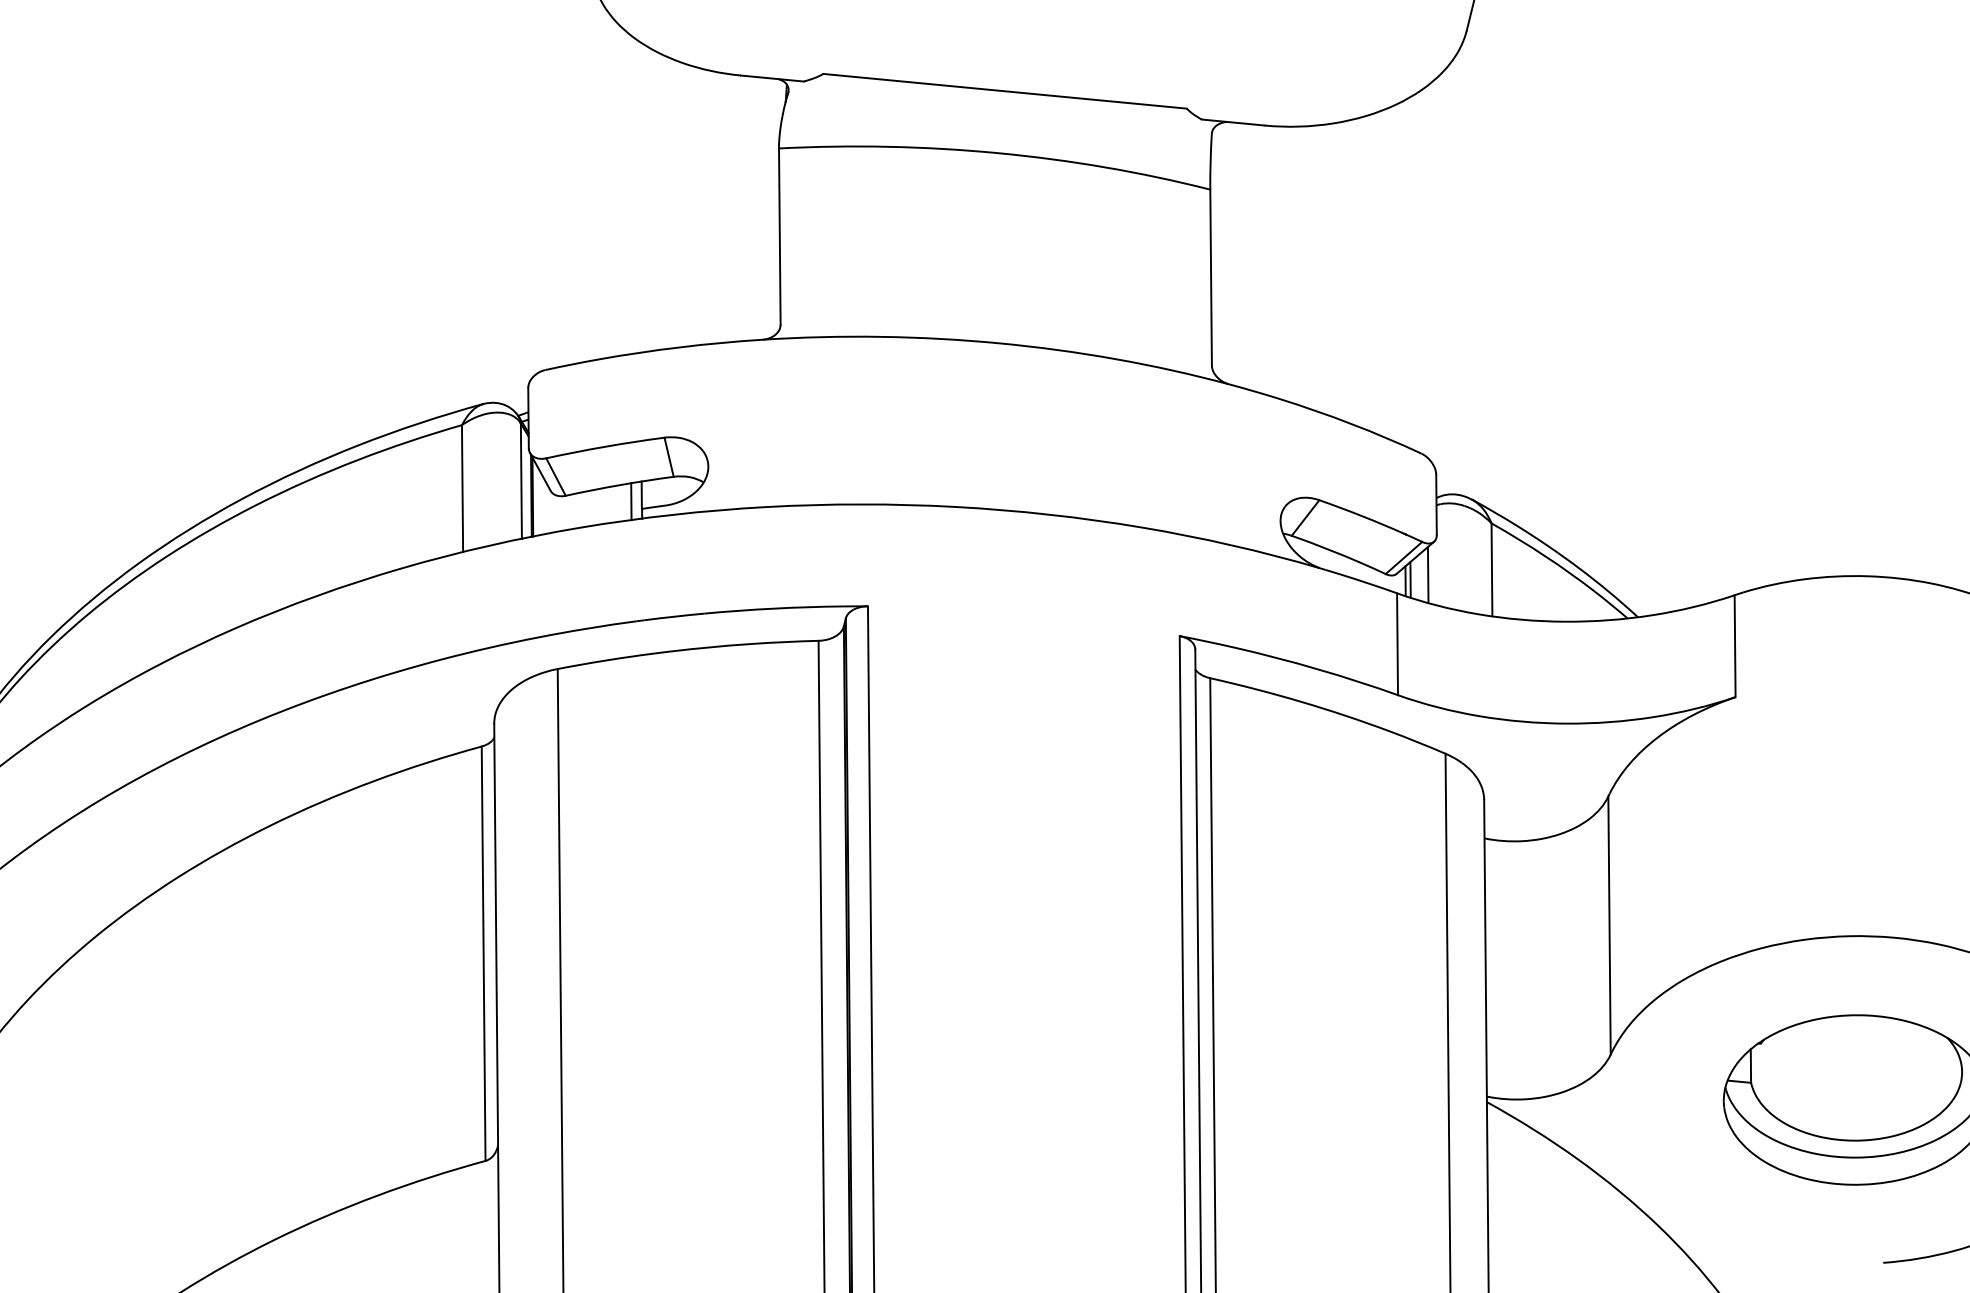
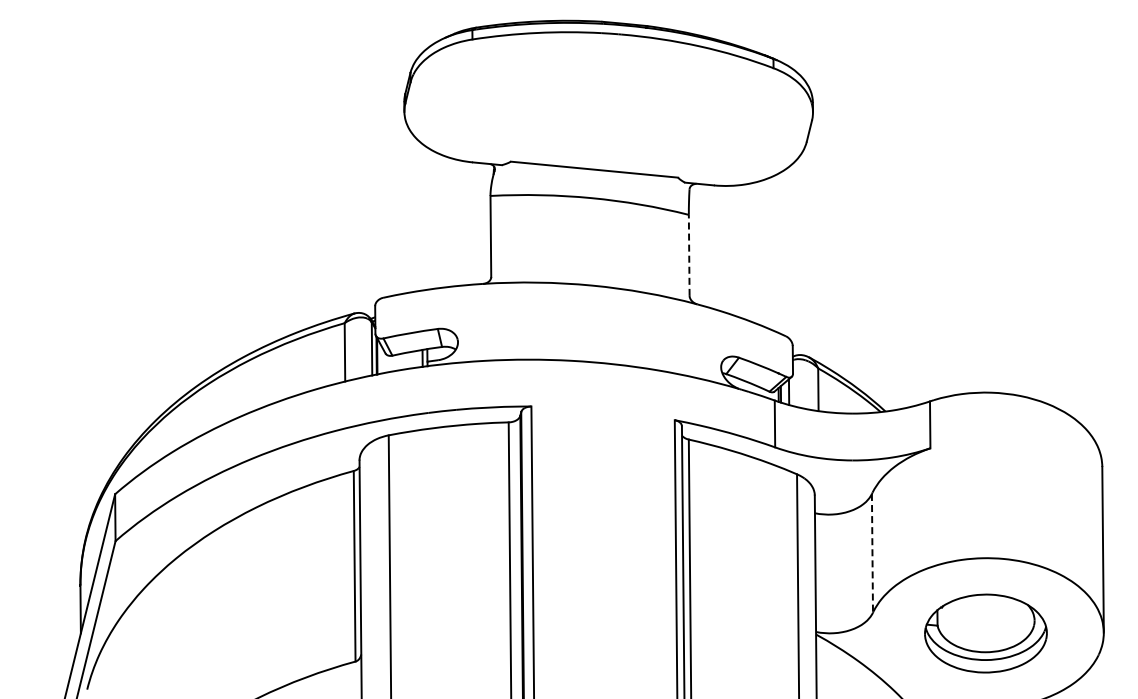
line: (1211, 277) -> (689, 255), solid -> dashed
line: (1609, 925) -> (872, 553), solid -> dashed

